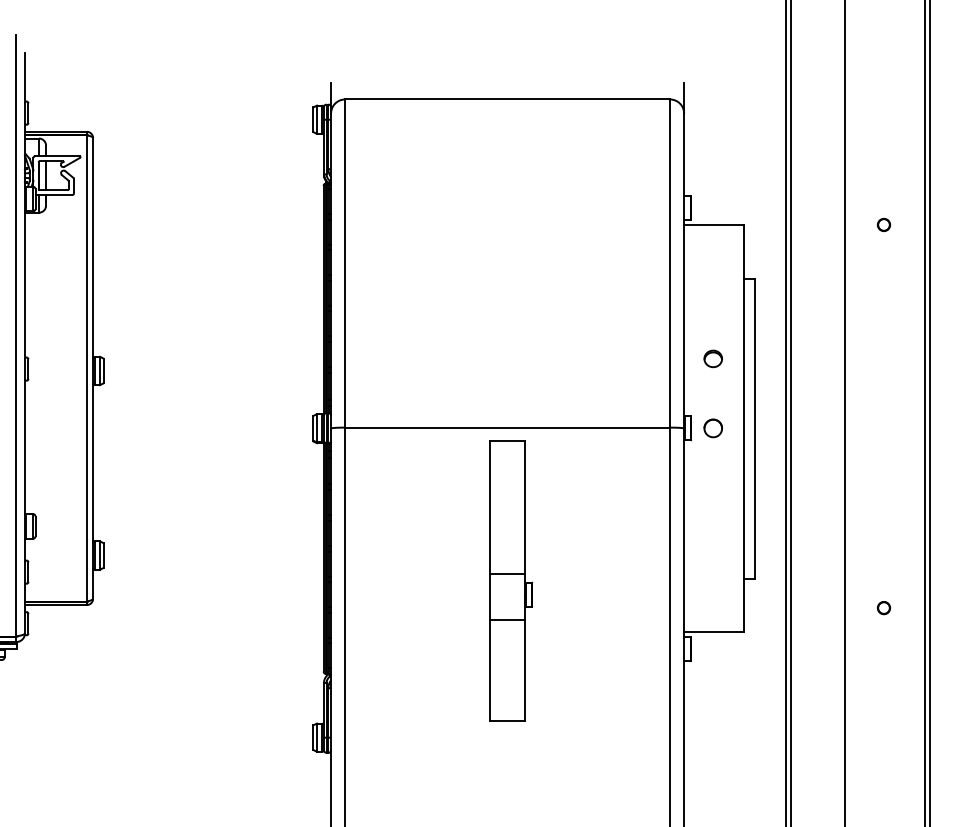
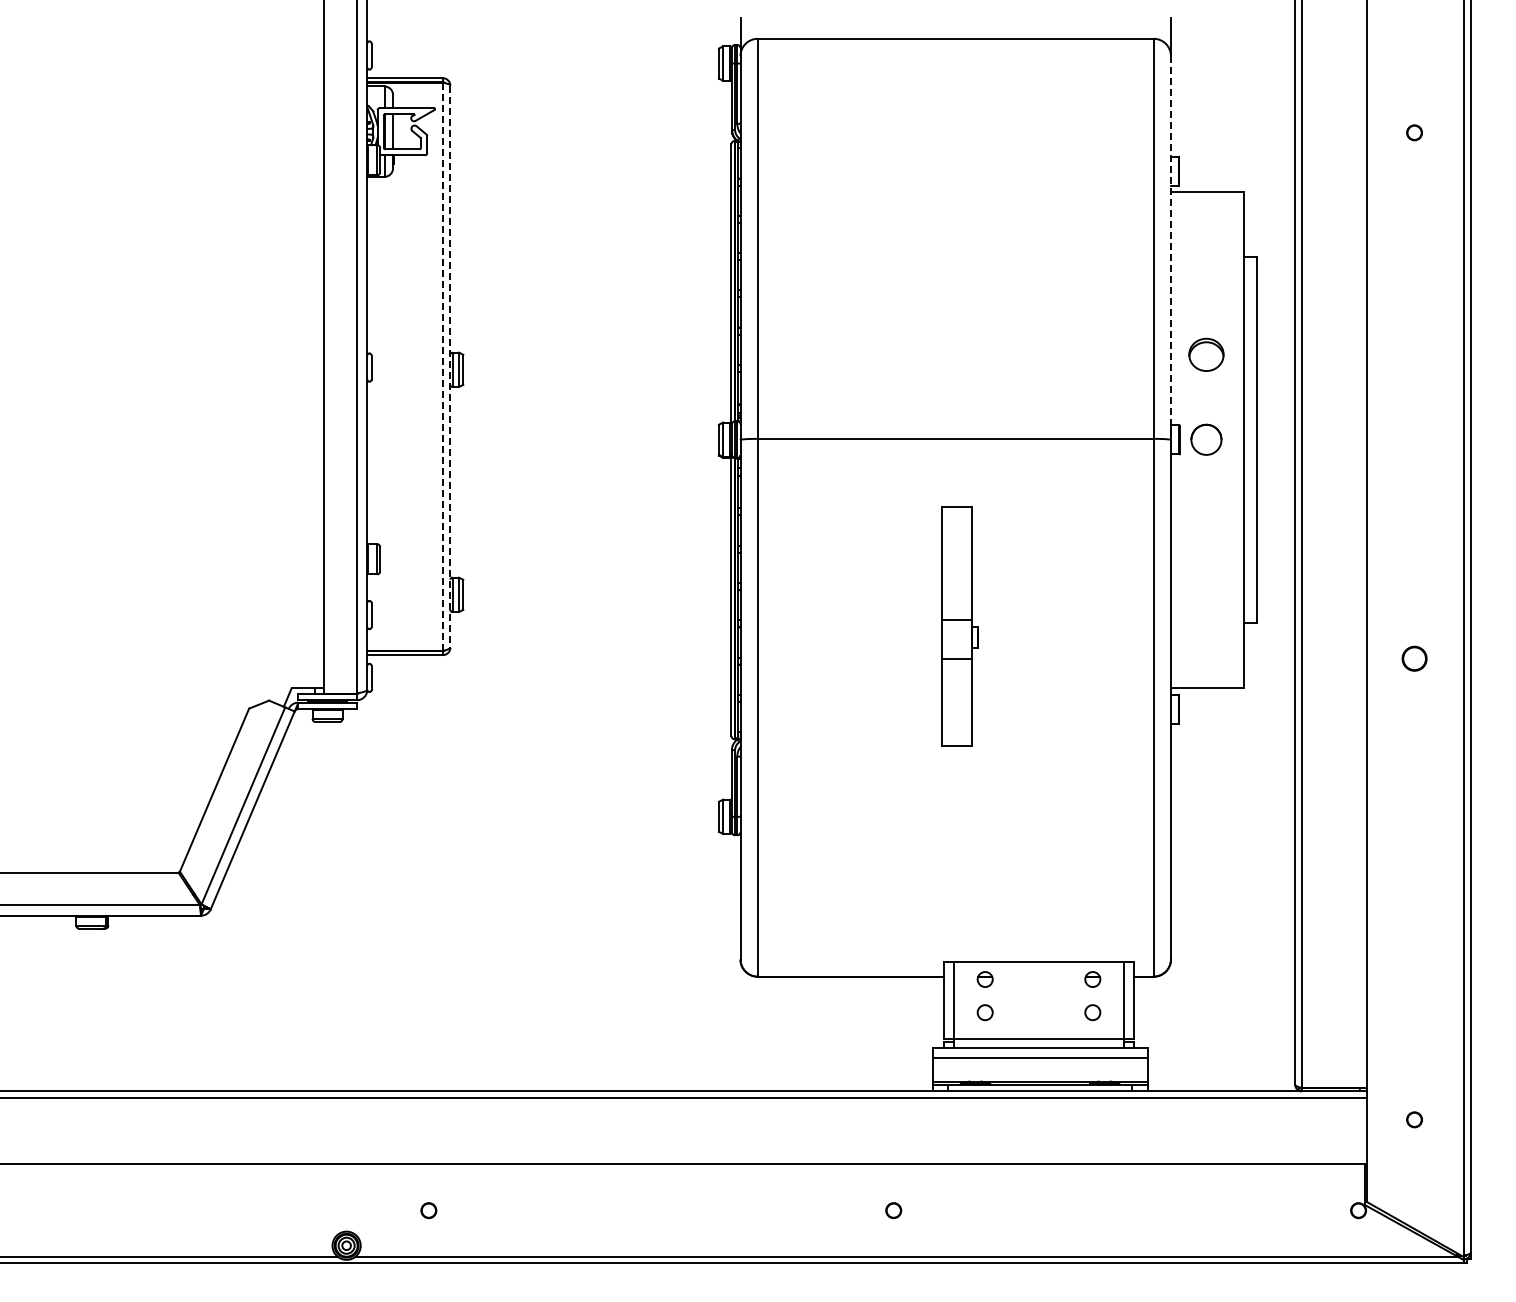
circle: (883, 224) -> (1414, 132), moved
line: (683, 271) -> (1170, 248), solid -> dashed
part: (713, 359) -> (1206, 355), size x1.6
line: (87, 368) -> (443, 366), solid -> dashed
line: (93, 369) -> (450, 367), solid -> dashed
part: (713, 428) -> (1206, 439), size x1.4
part: (510, 580) -> (959, 625), size x0.7
circle: (883, 607) -> (1414, 658), size x1.6

